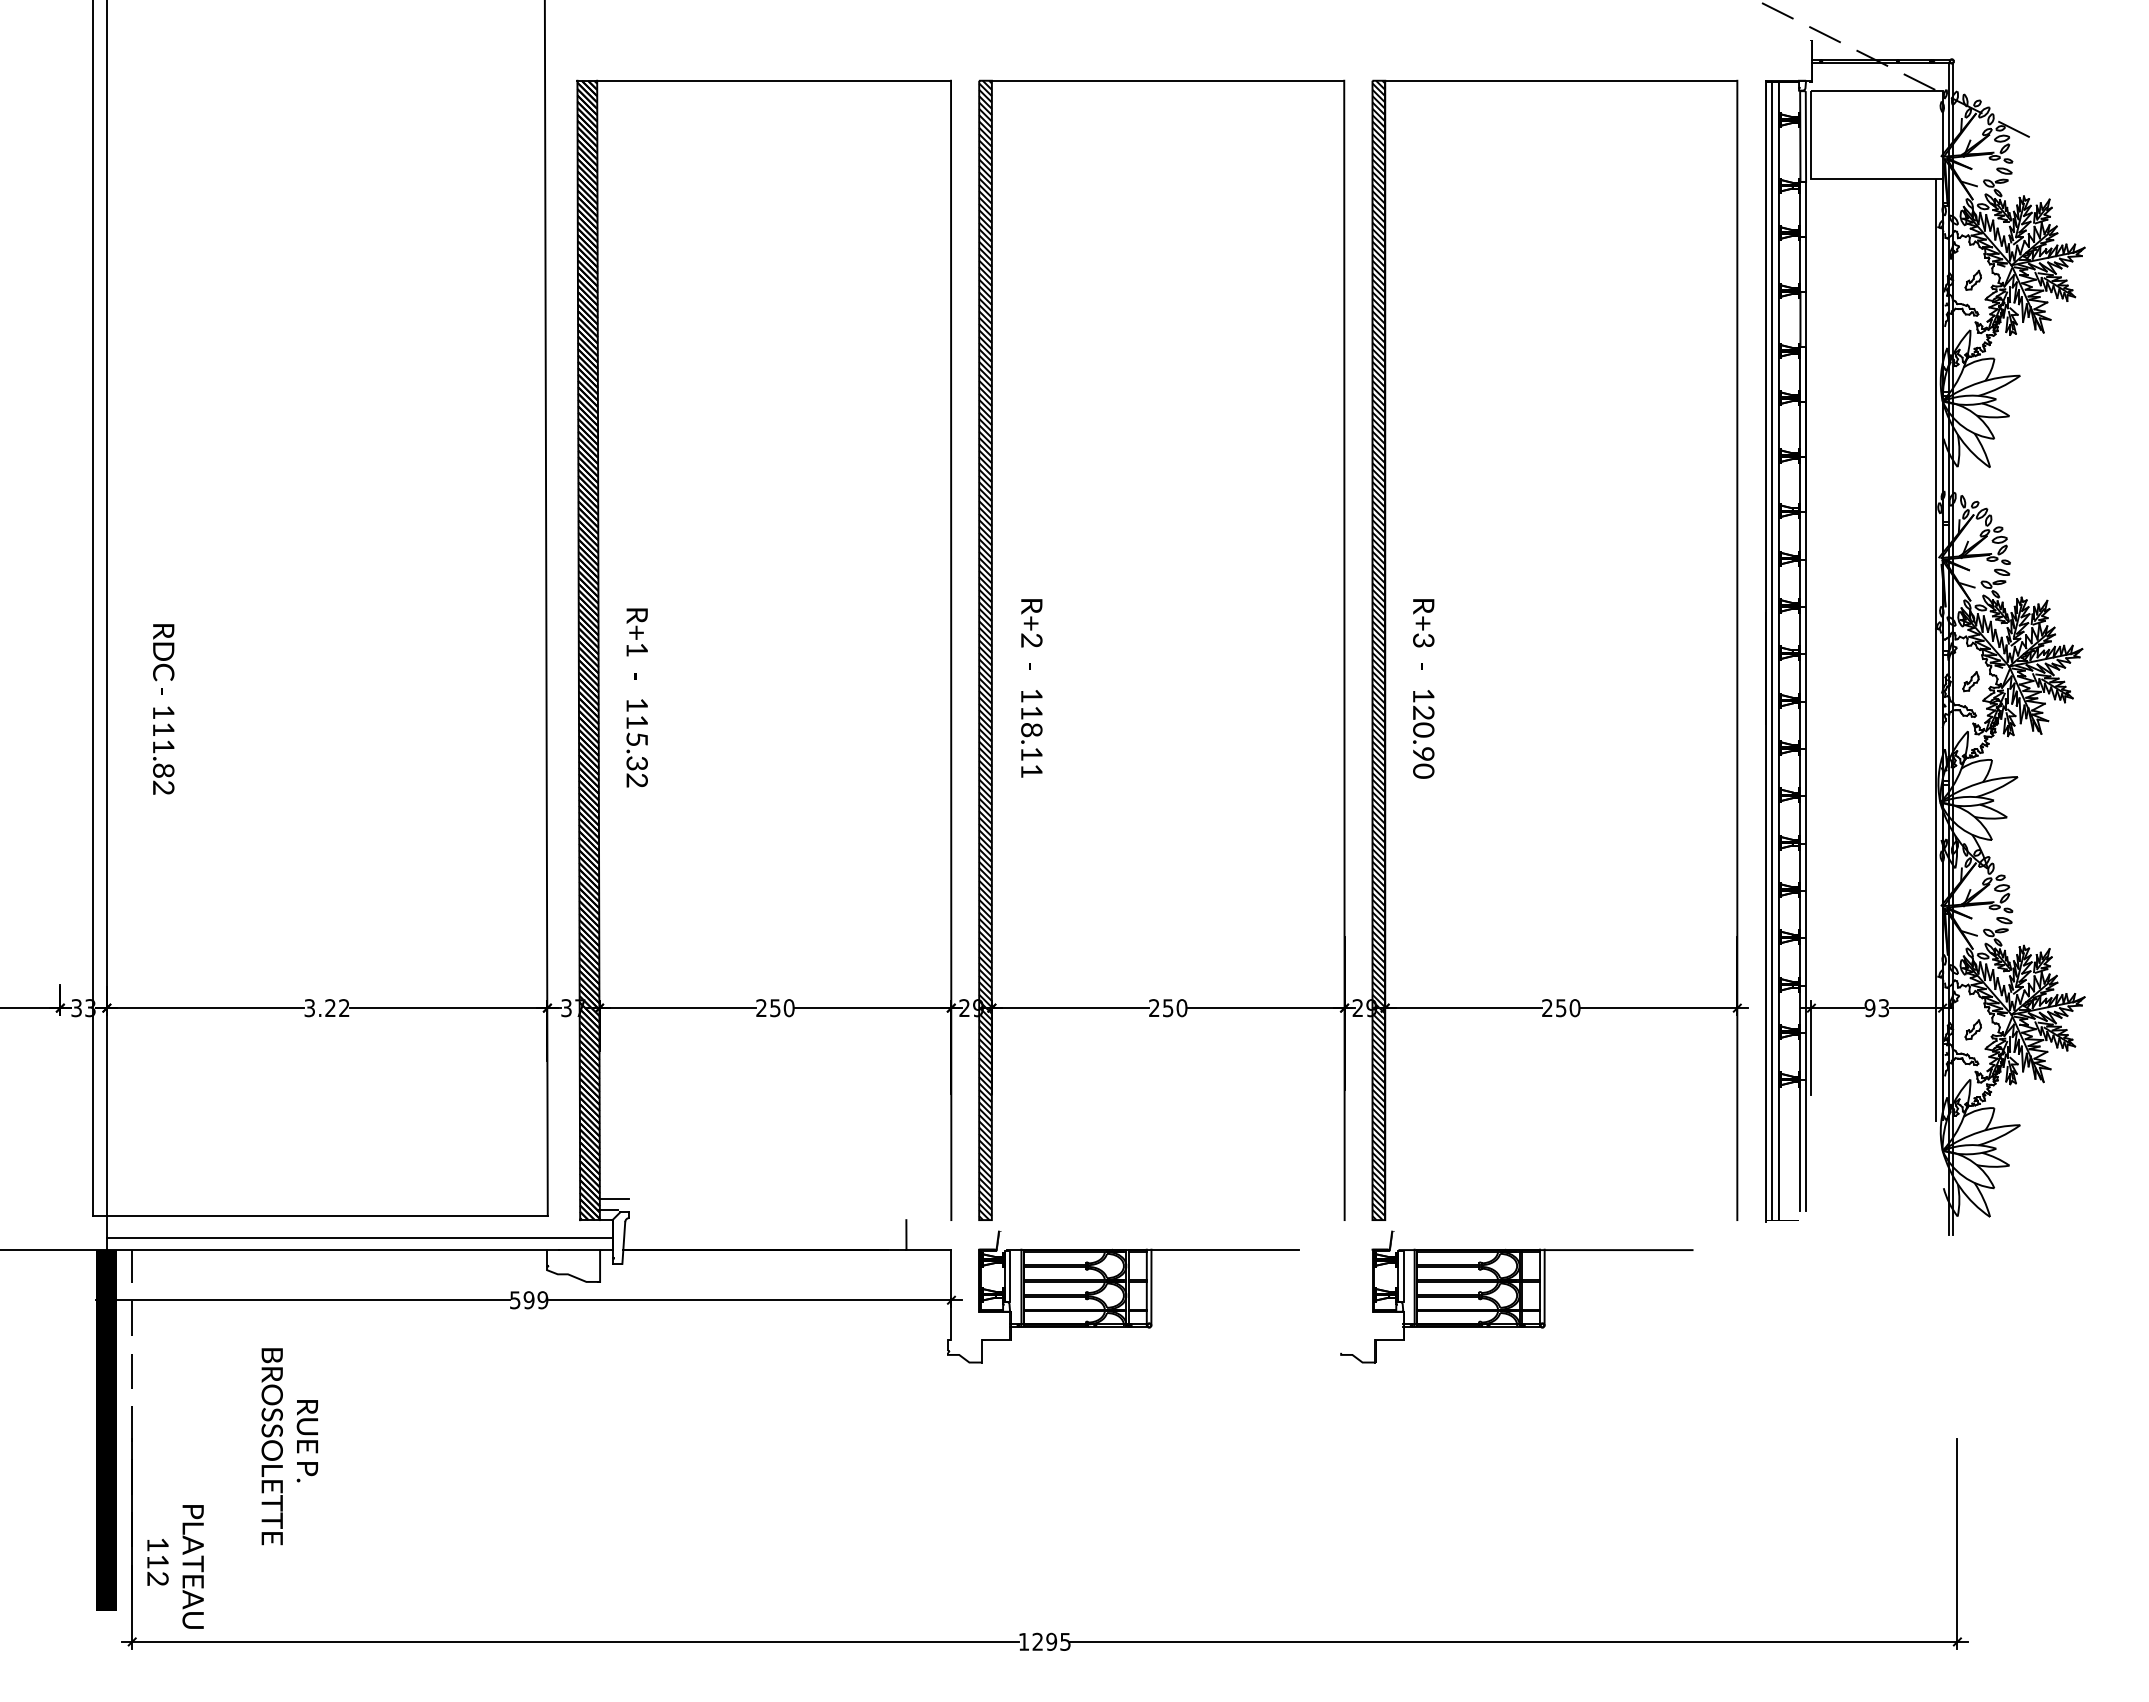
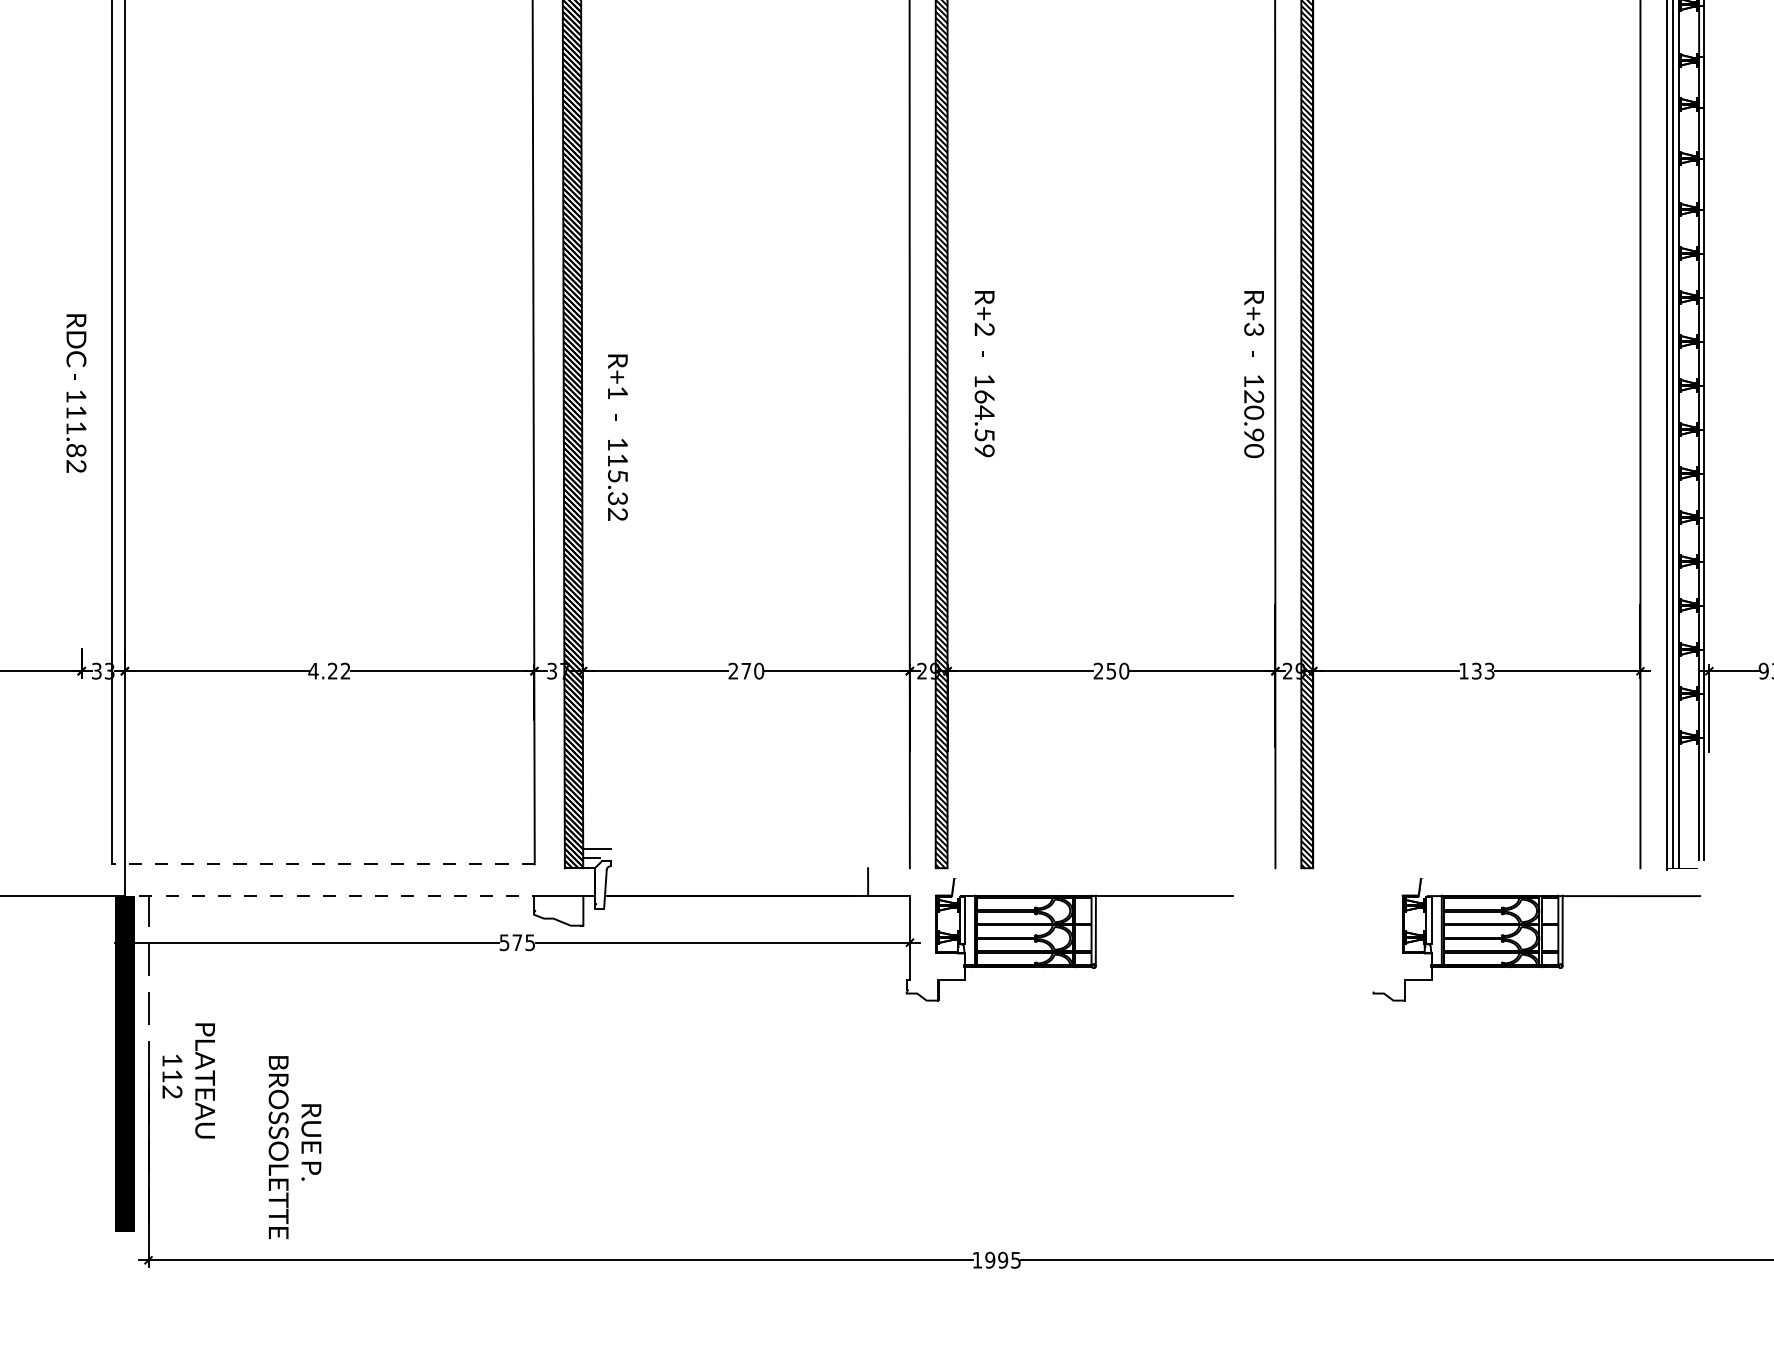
text: (1423, 688) -> (1253, 374), moved
text: (636, 697) -> (617, 437), moved
text: (163, 709) -> (76, 393), moved
text: (1031, 741) -> (984, 423), 118.11 -> 164.59
text: (309, 1008) -> (313, 671), 3.22 -> 4.22
text: (775, 1008) -> (746, 671), 250 -> 270
text: (1561, 1008) -> (1477, 671), 250 -> 133
line: (319, 1215) -> (322, 863), solid -> dashed
line: (359, 1238) -> (359, 885), removed
line: (332, 1249) -> (334, 895), solid -> dashed
part: (1516, 1296) -> (1536, 939), moved
text: (535, 1300) -> (523, 942), 599 -> 575
text: (289, 1446) -> (294, 1147), moved
text: (175, 1566) -> (188, 1080), moved
text: (1037, 1641) -> (989, 1259), 1295 -> 1995

